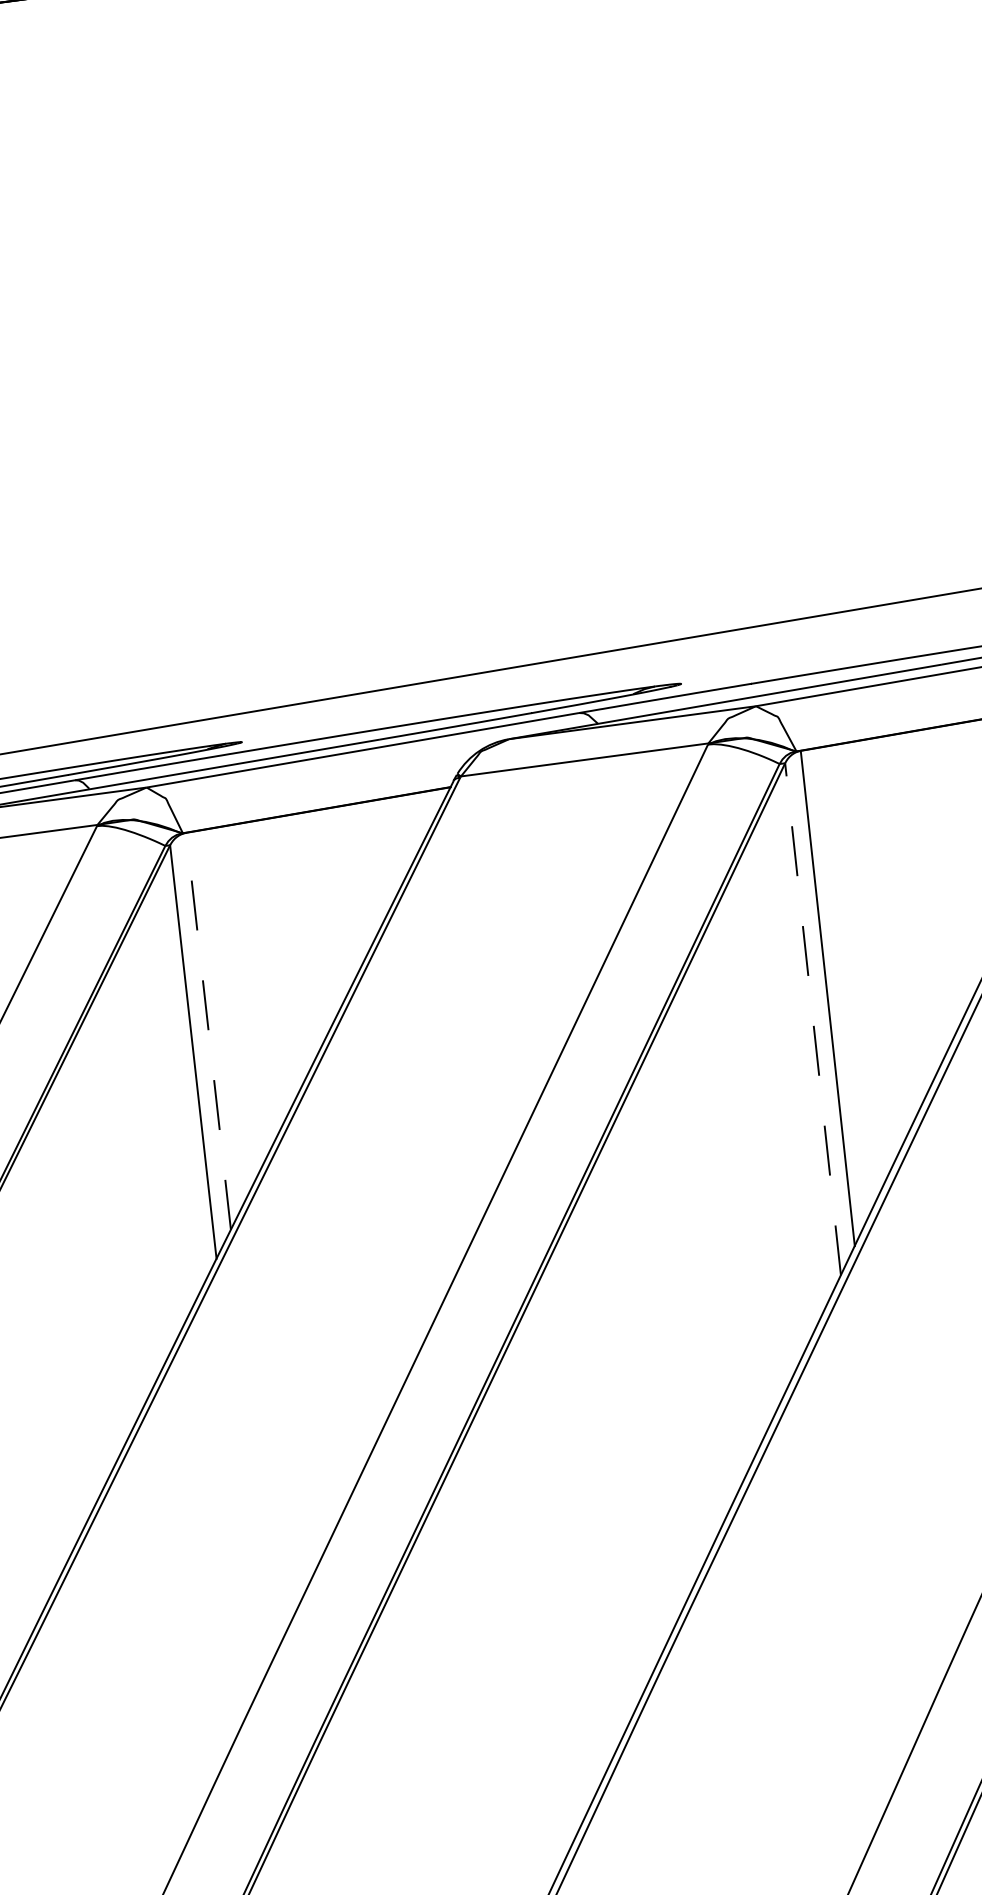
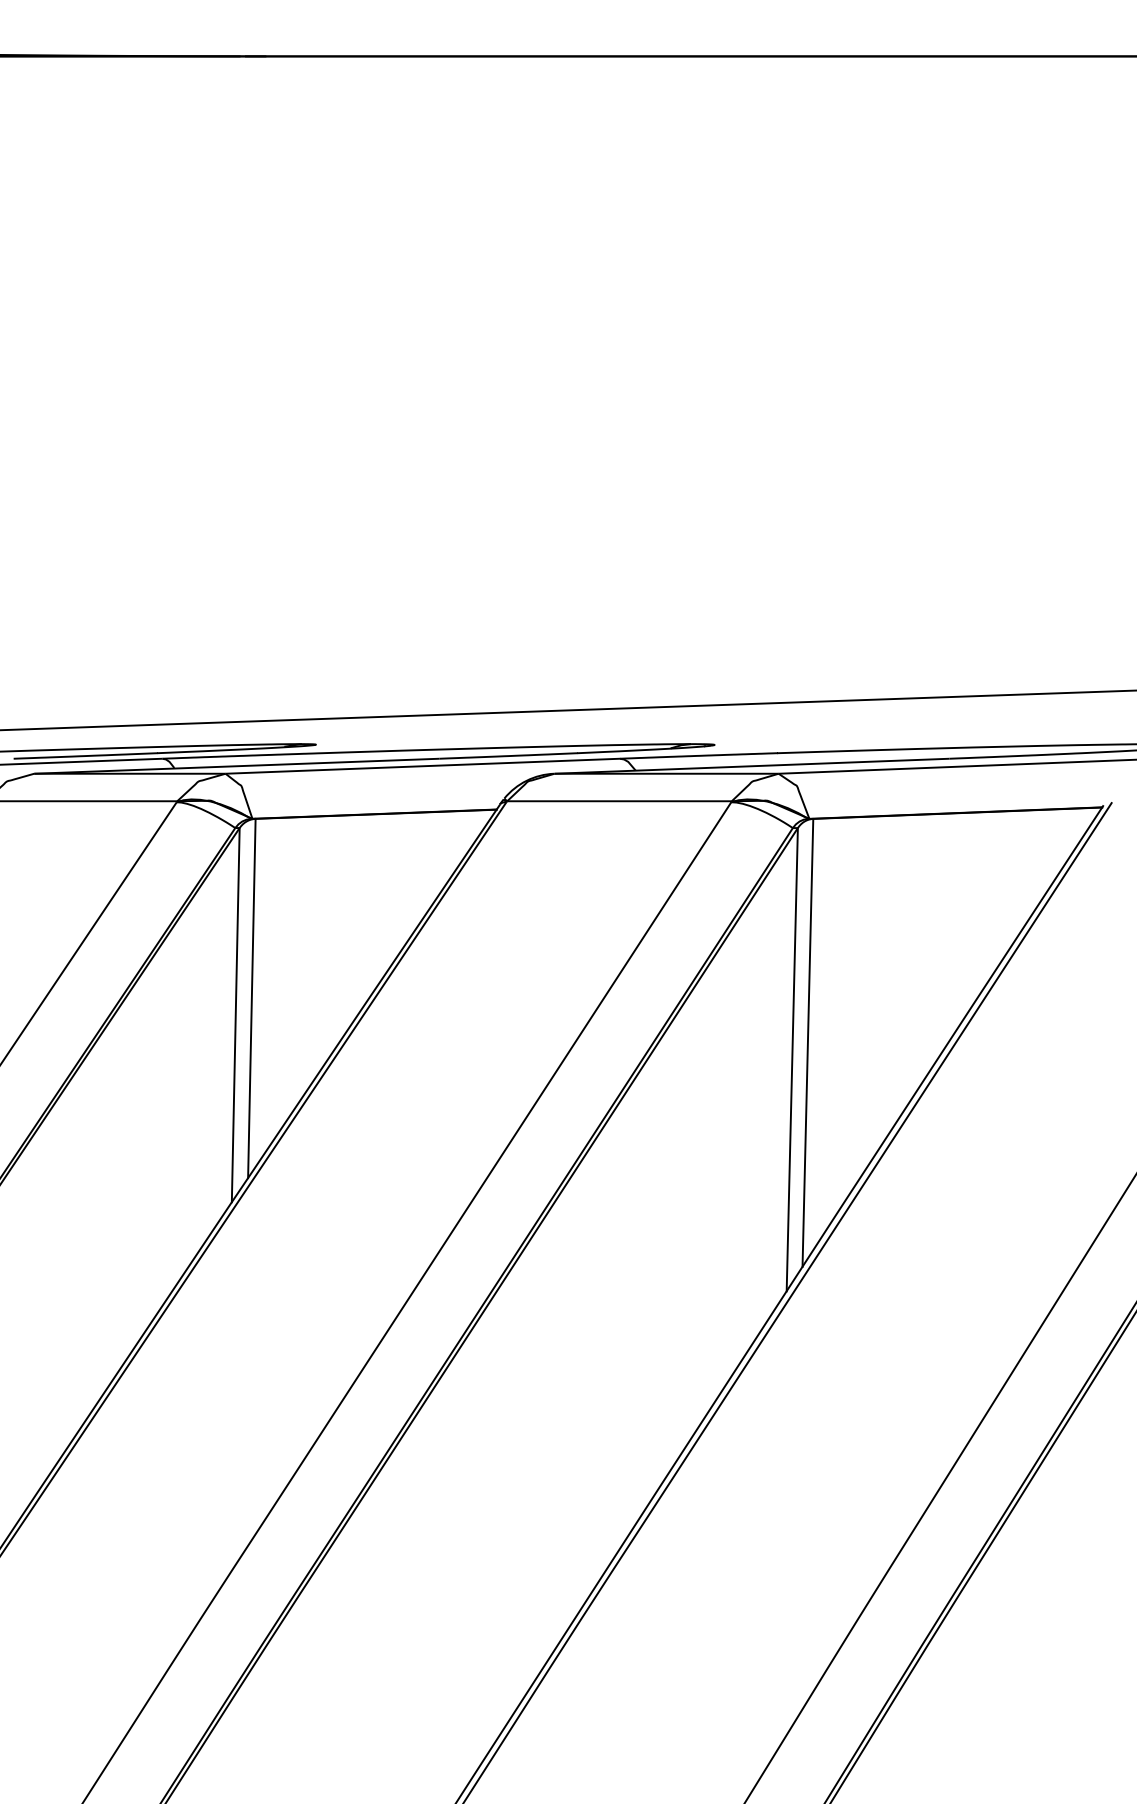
line: (813, 1019) -> (792, 1059), dashed -> solid
line: (208, 1031) -> (251, 998), dashed -> solid

